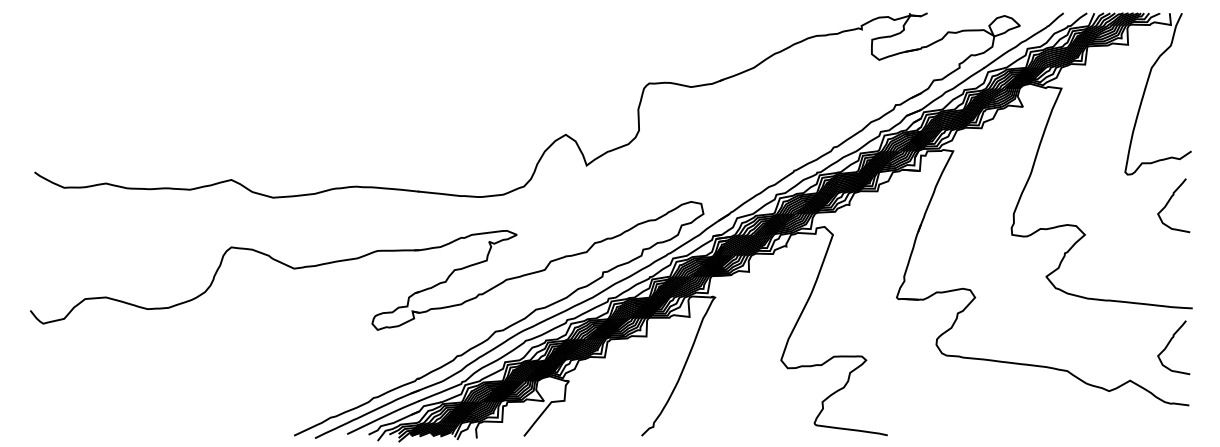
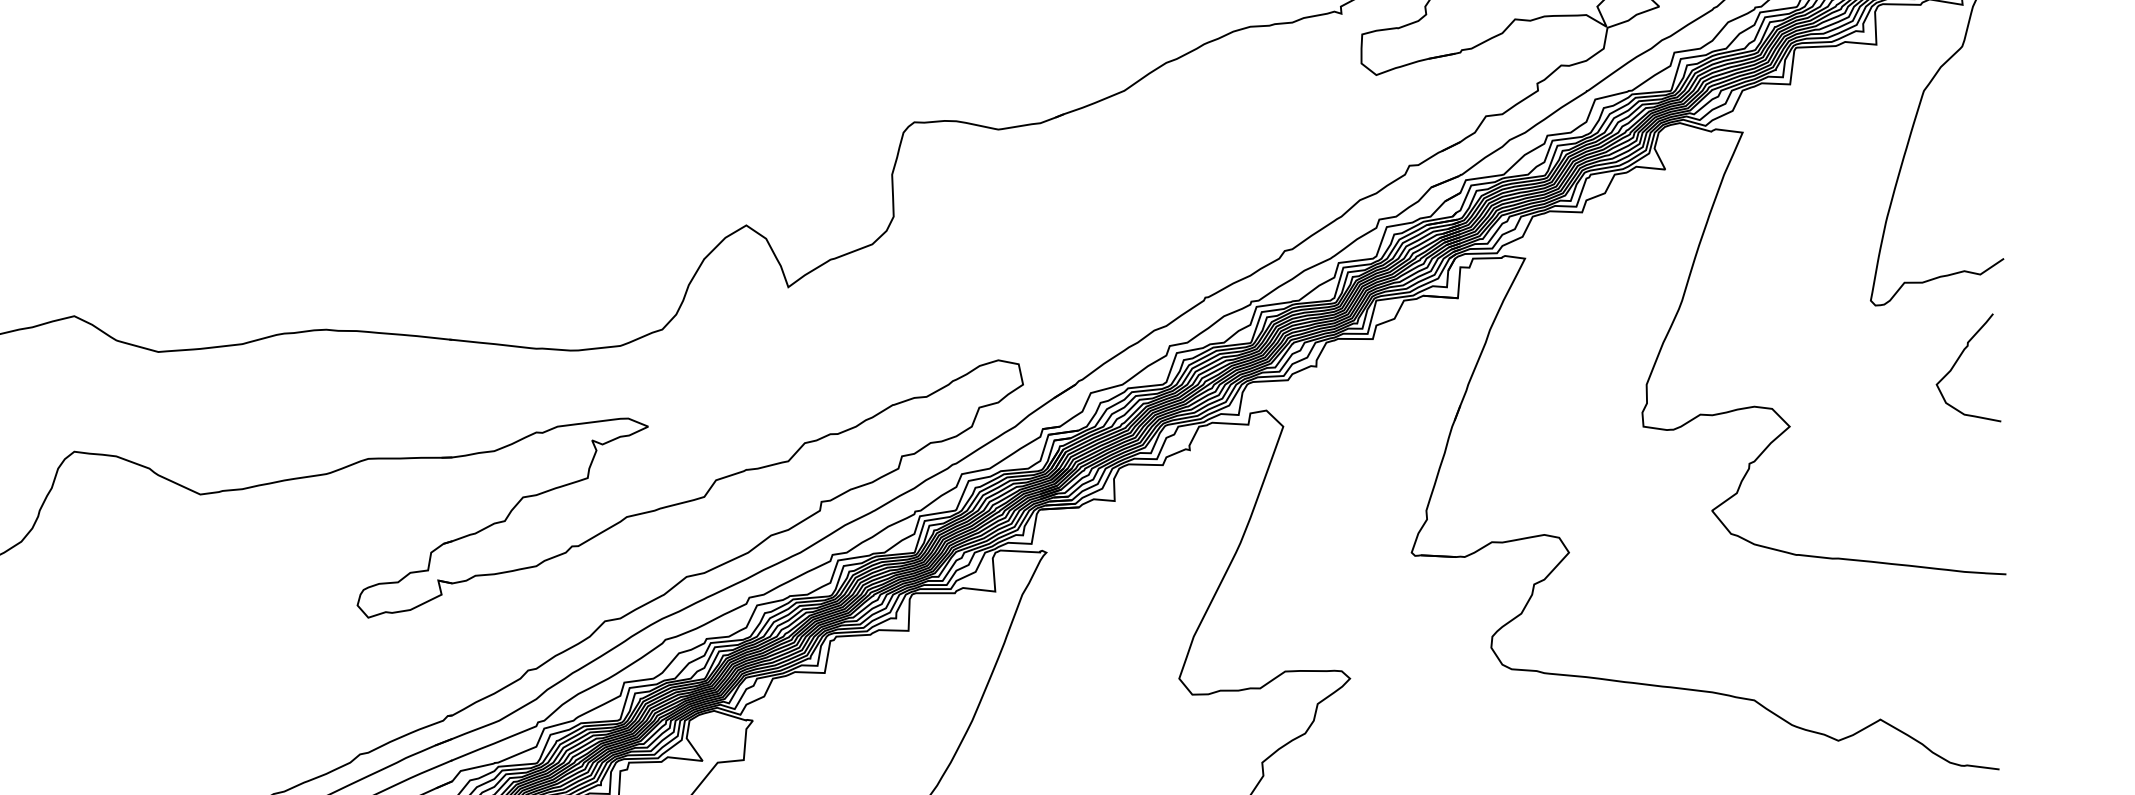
curve: (1169, 344) -> (1959, 646), removed

